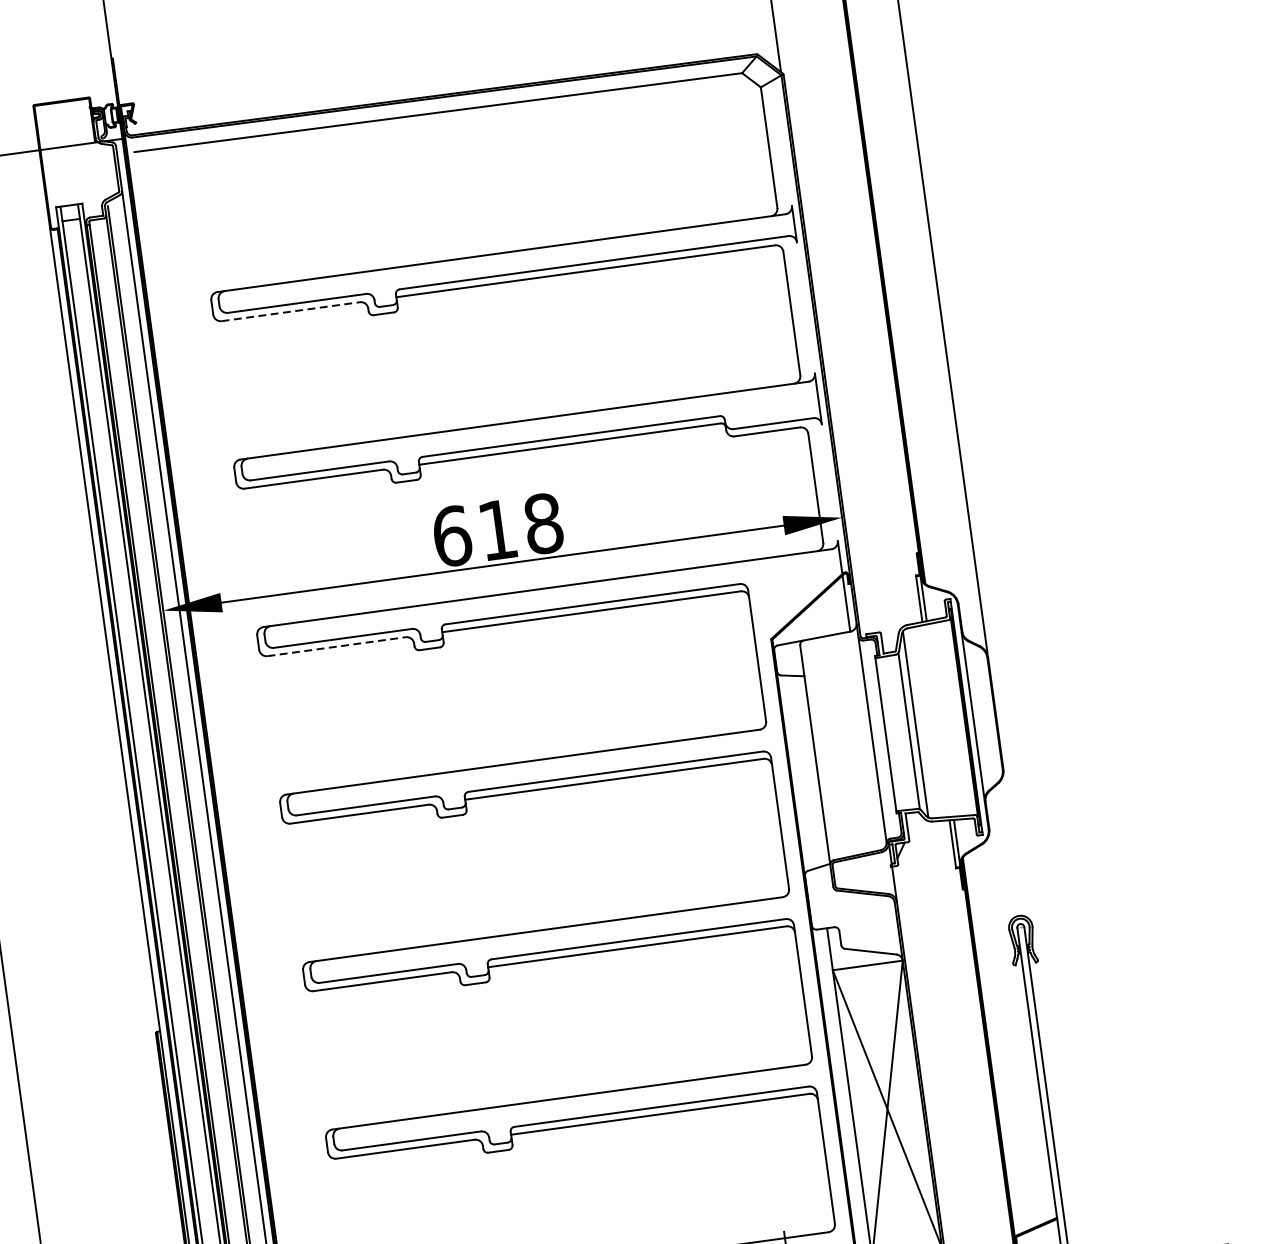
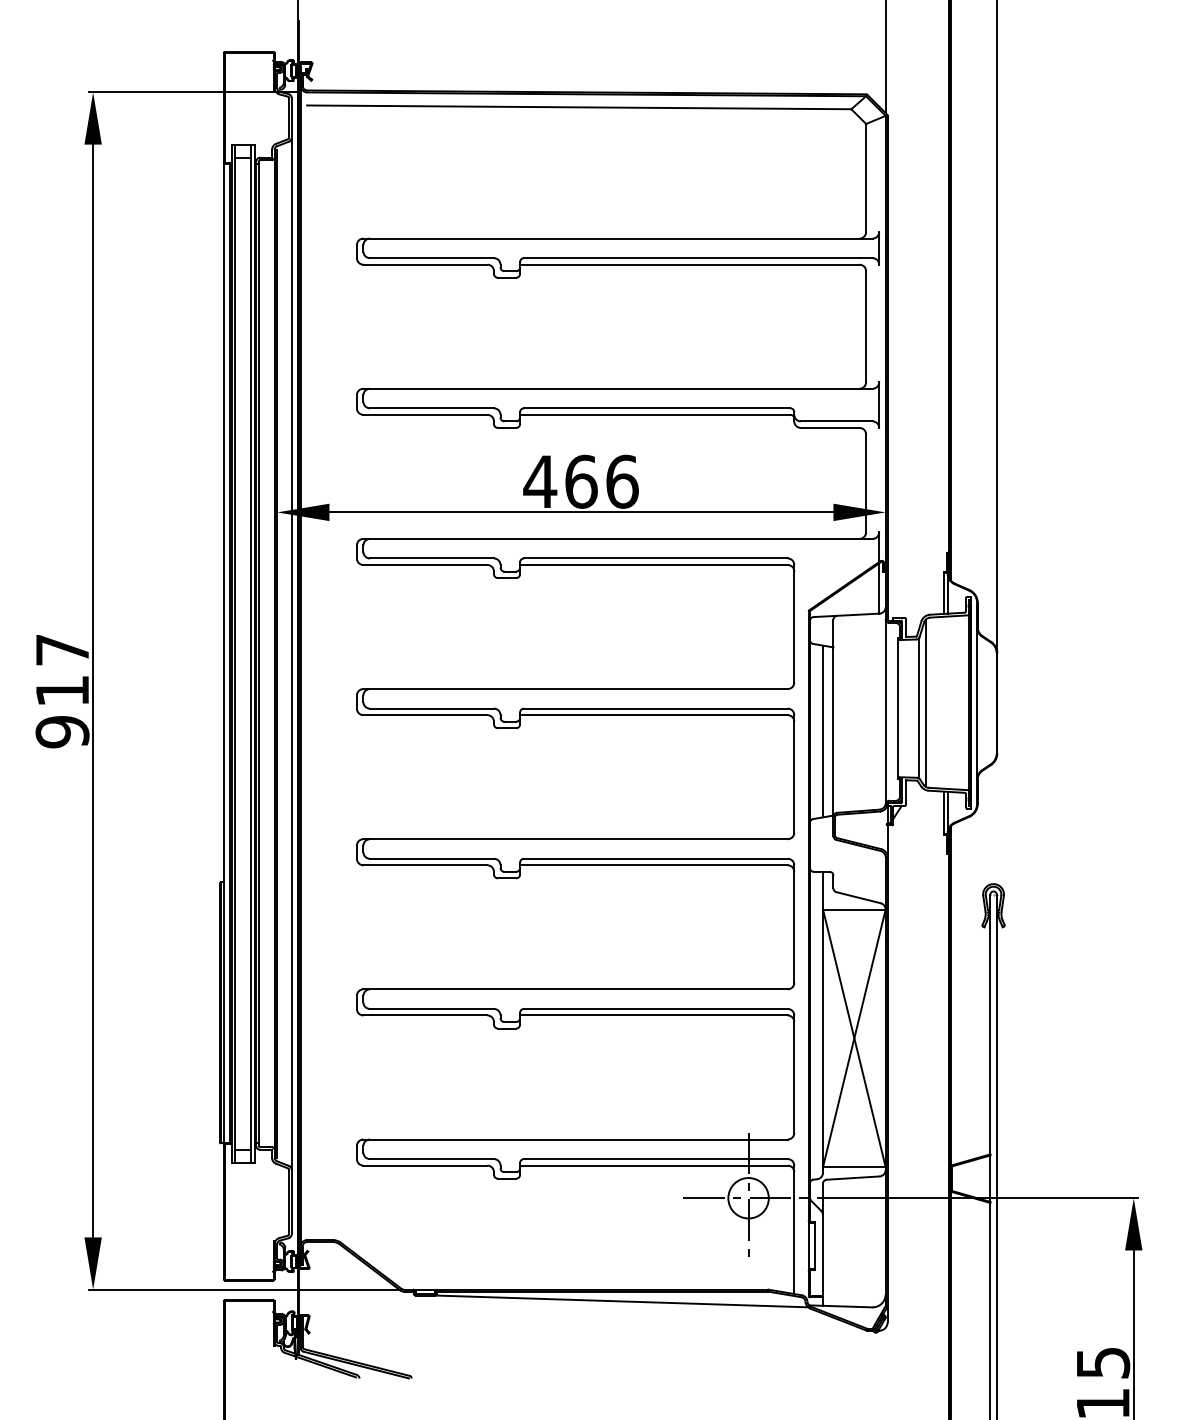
line: (290, 311) -> (425, 264), dashed -> solid
text: (496, 529) -> (580, 481), 618 -> 466
line: (336, 647) -> (425, 565), dashed -> solid
line: (806, 771) -> (823, 731), added

